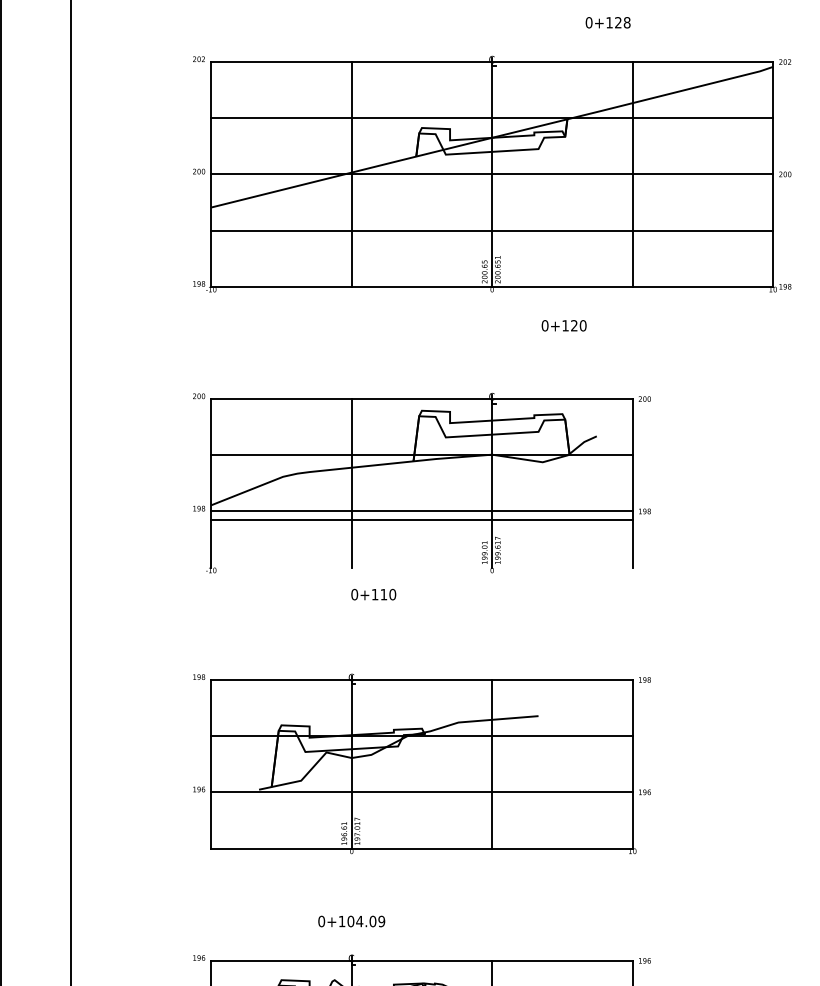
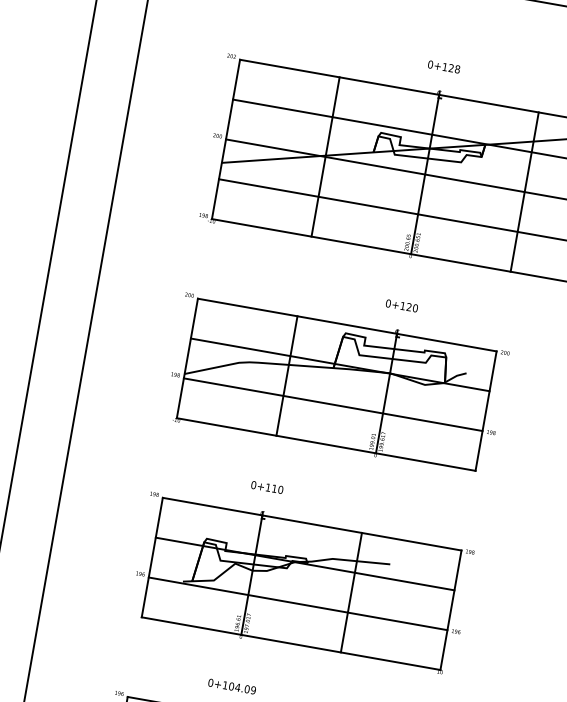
text: (607, 22) -> (443, 66), moved
text: (563, 325) -> (401, 305), moved
line: (421, 519) -> (325, 444), moved
text: (373, 594) -> (267, 487), moved

